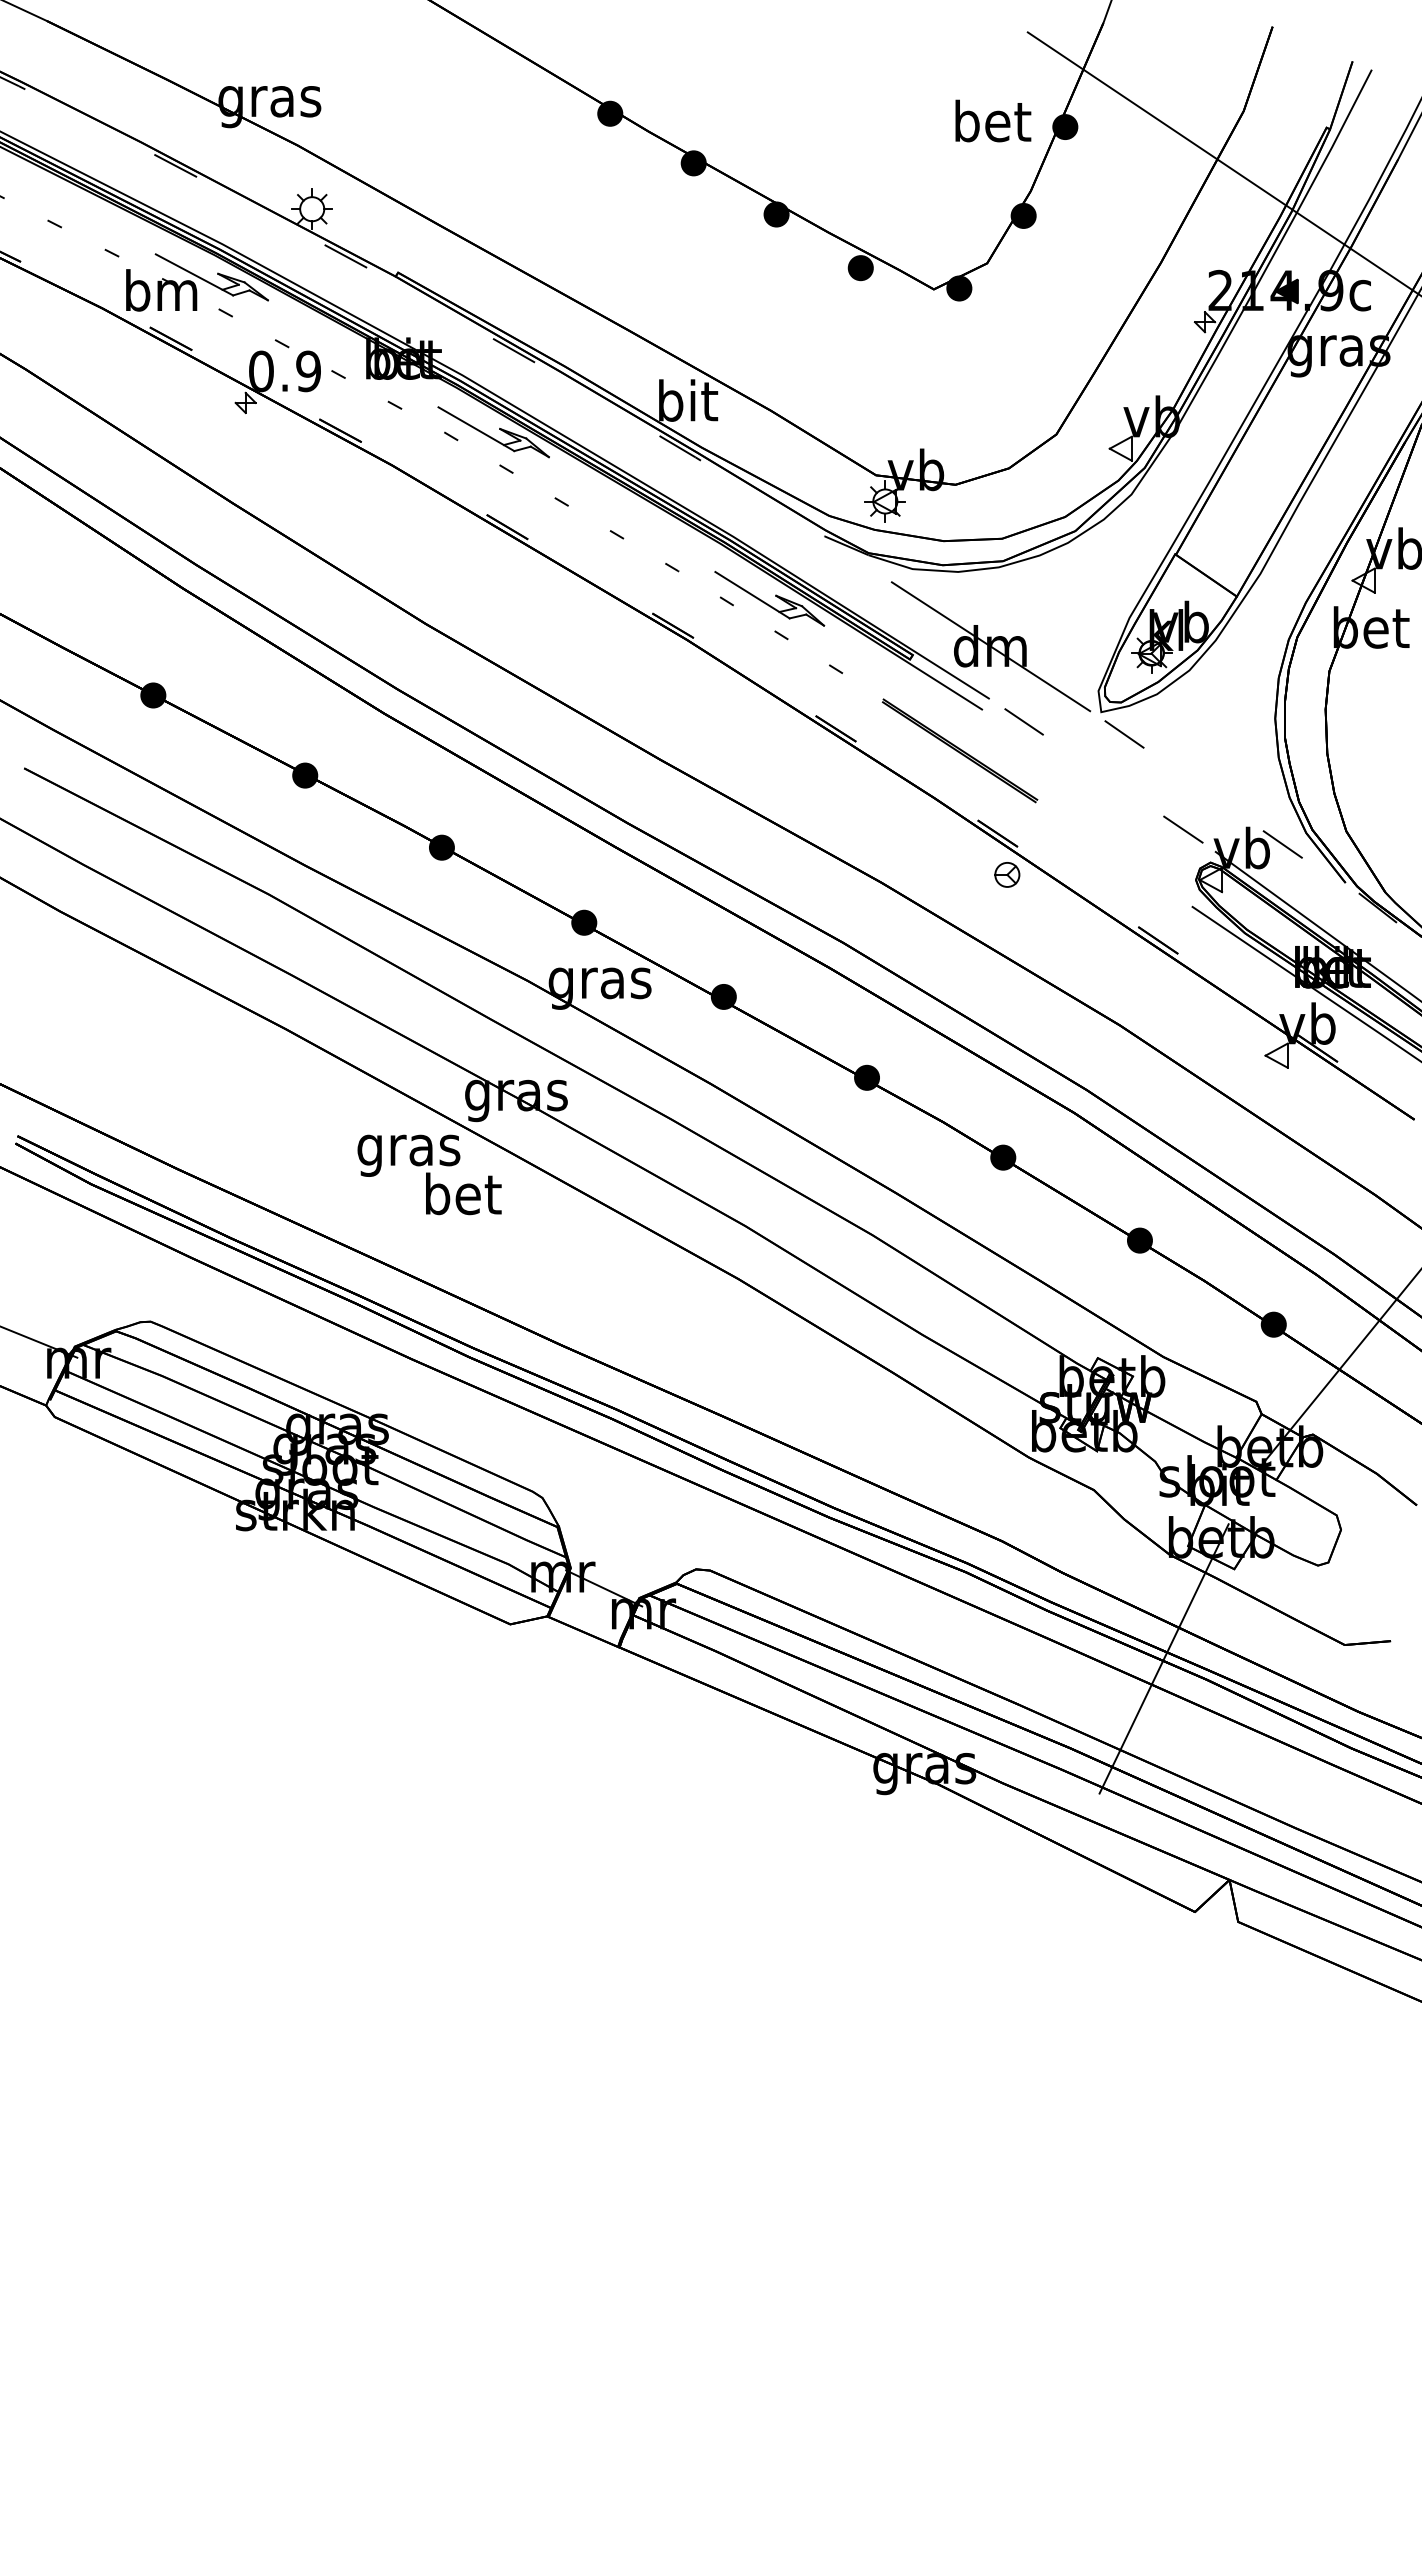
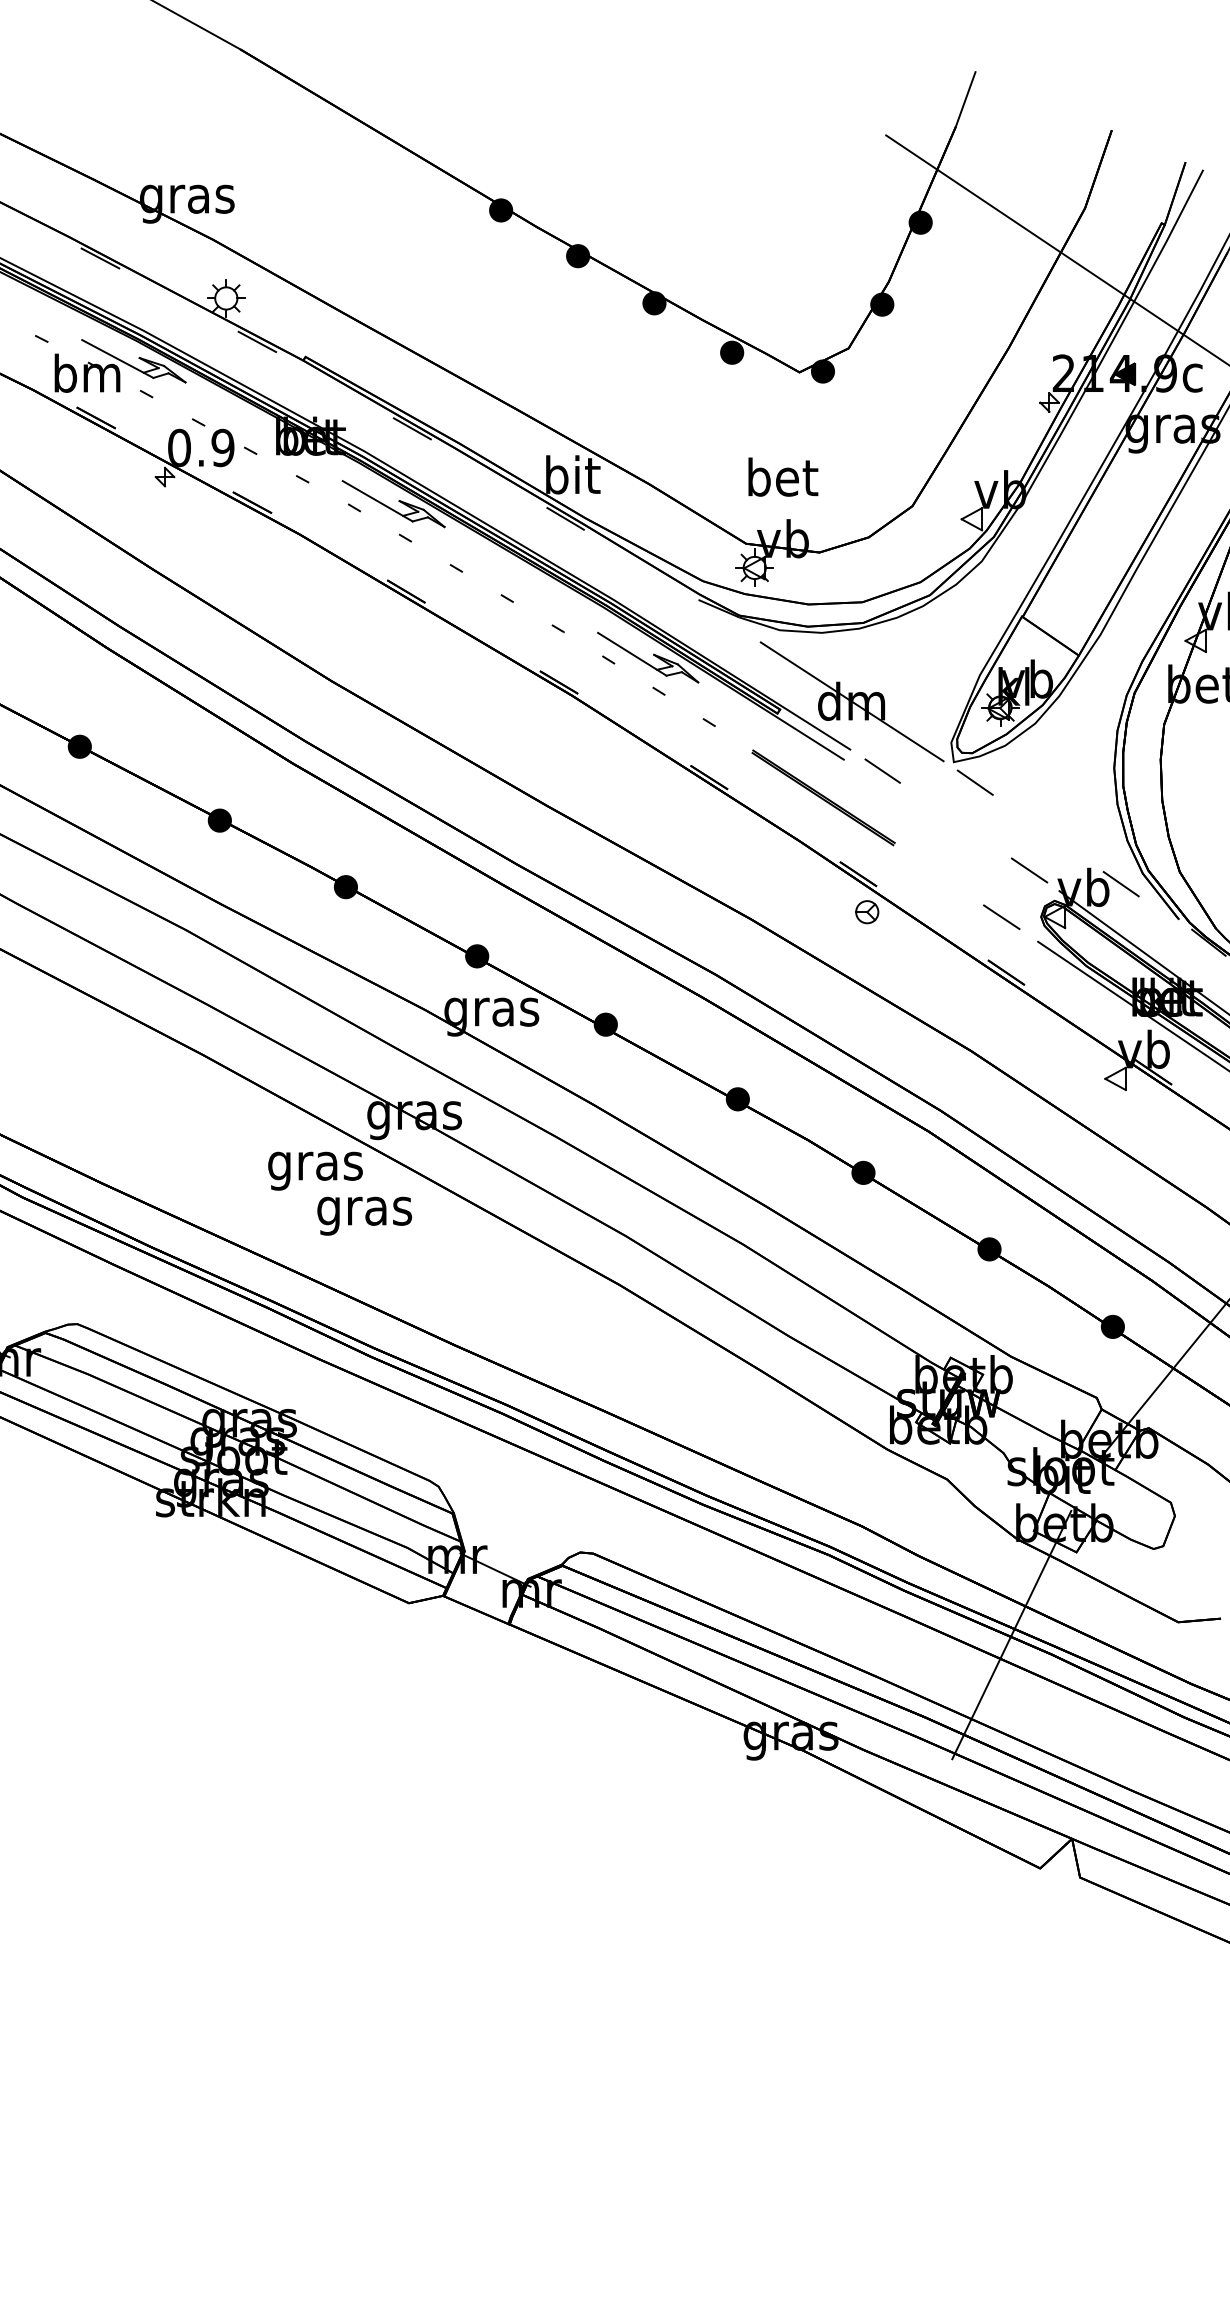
text: (993, 120) -> (783, 476), moved
line: (1152, 880) -> (1001, 917), added
text: (462, 1198) -> (364, 1210), bet -> gras

